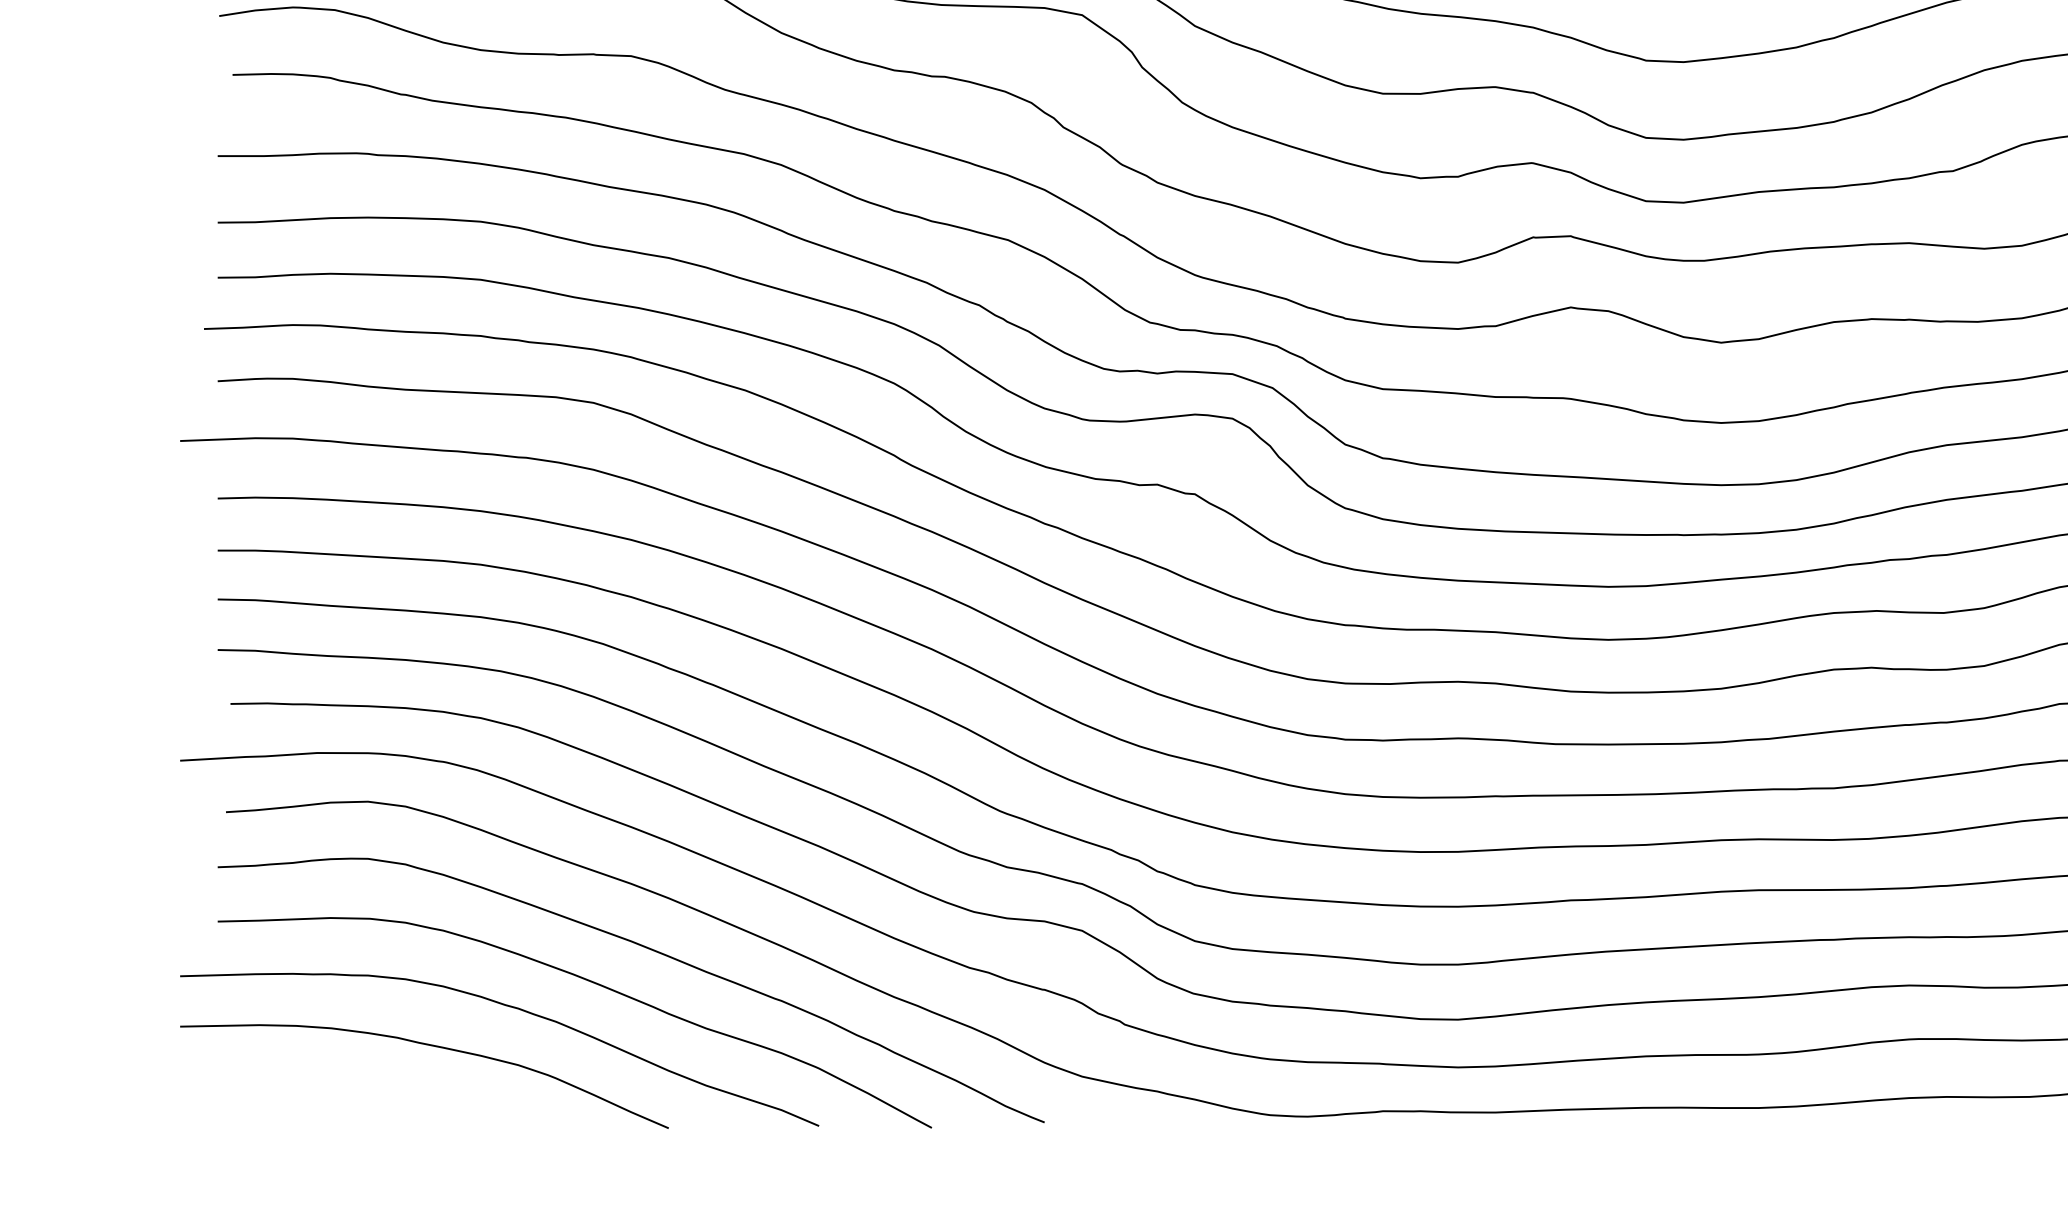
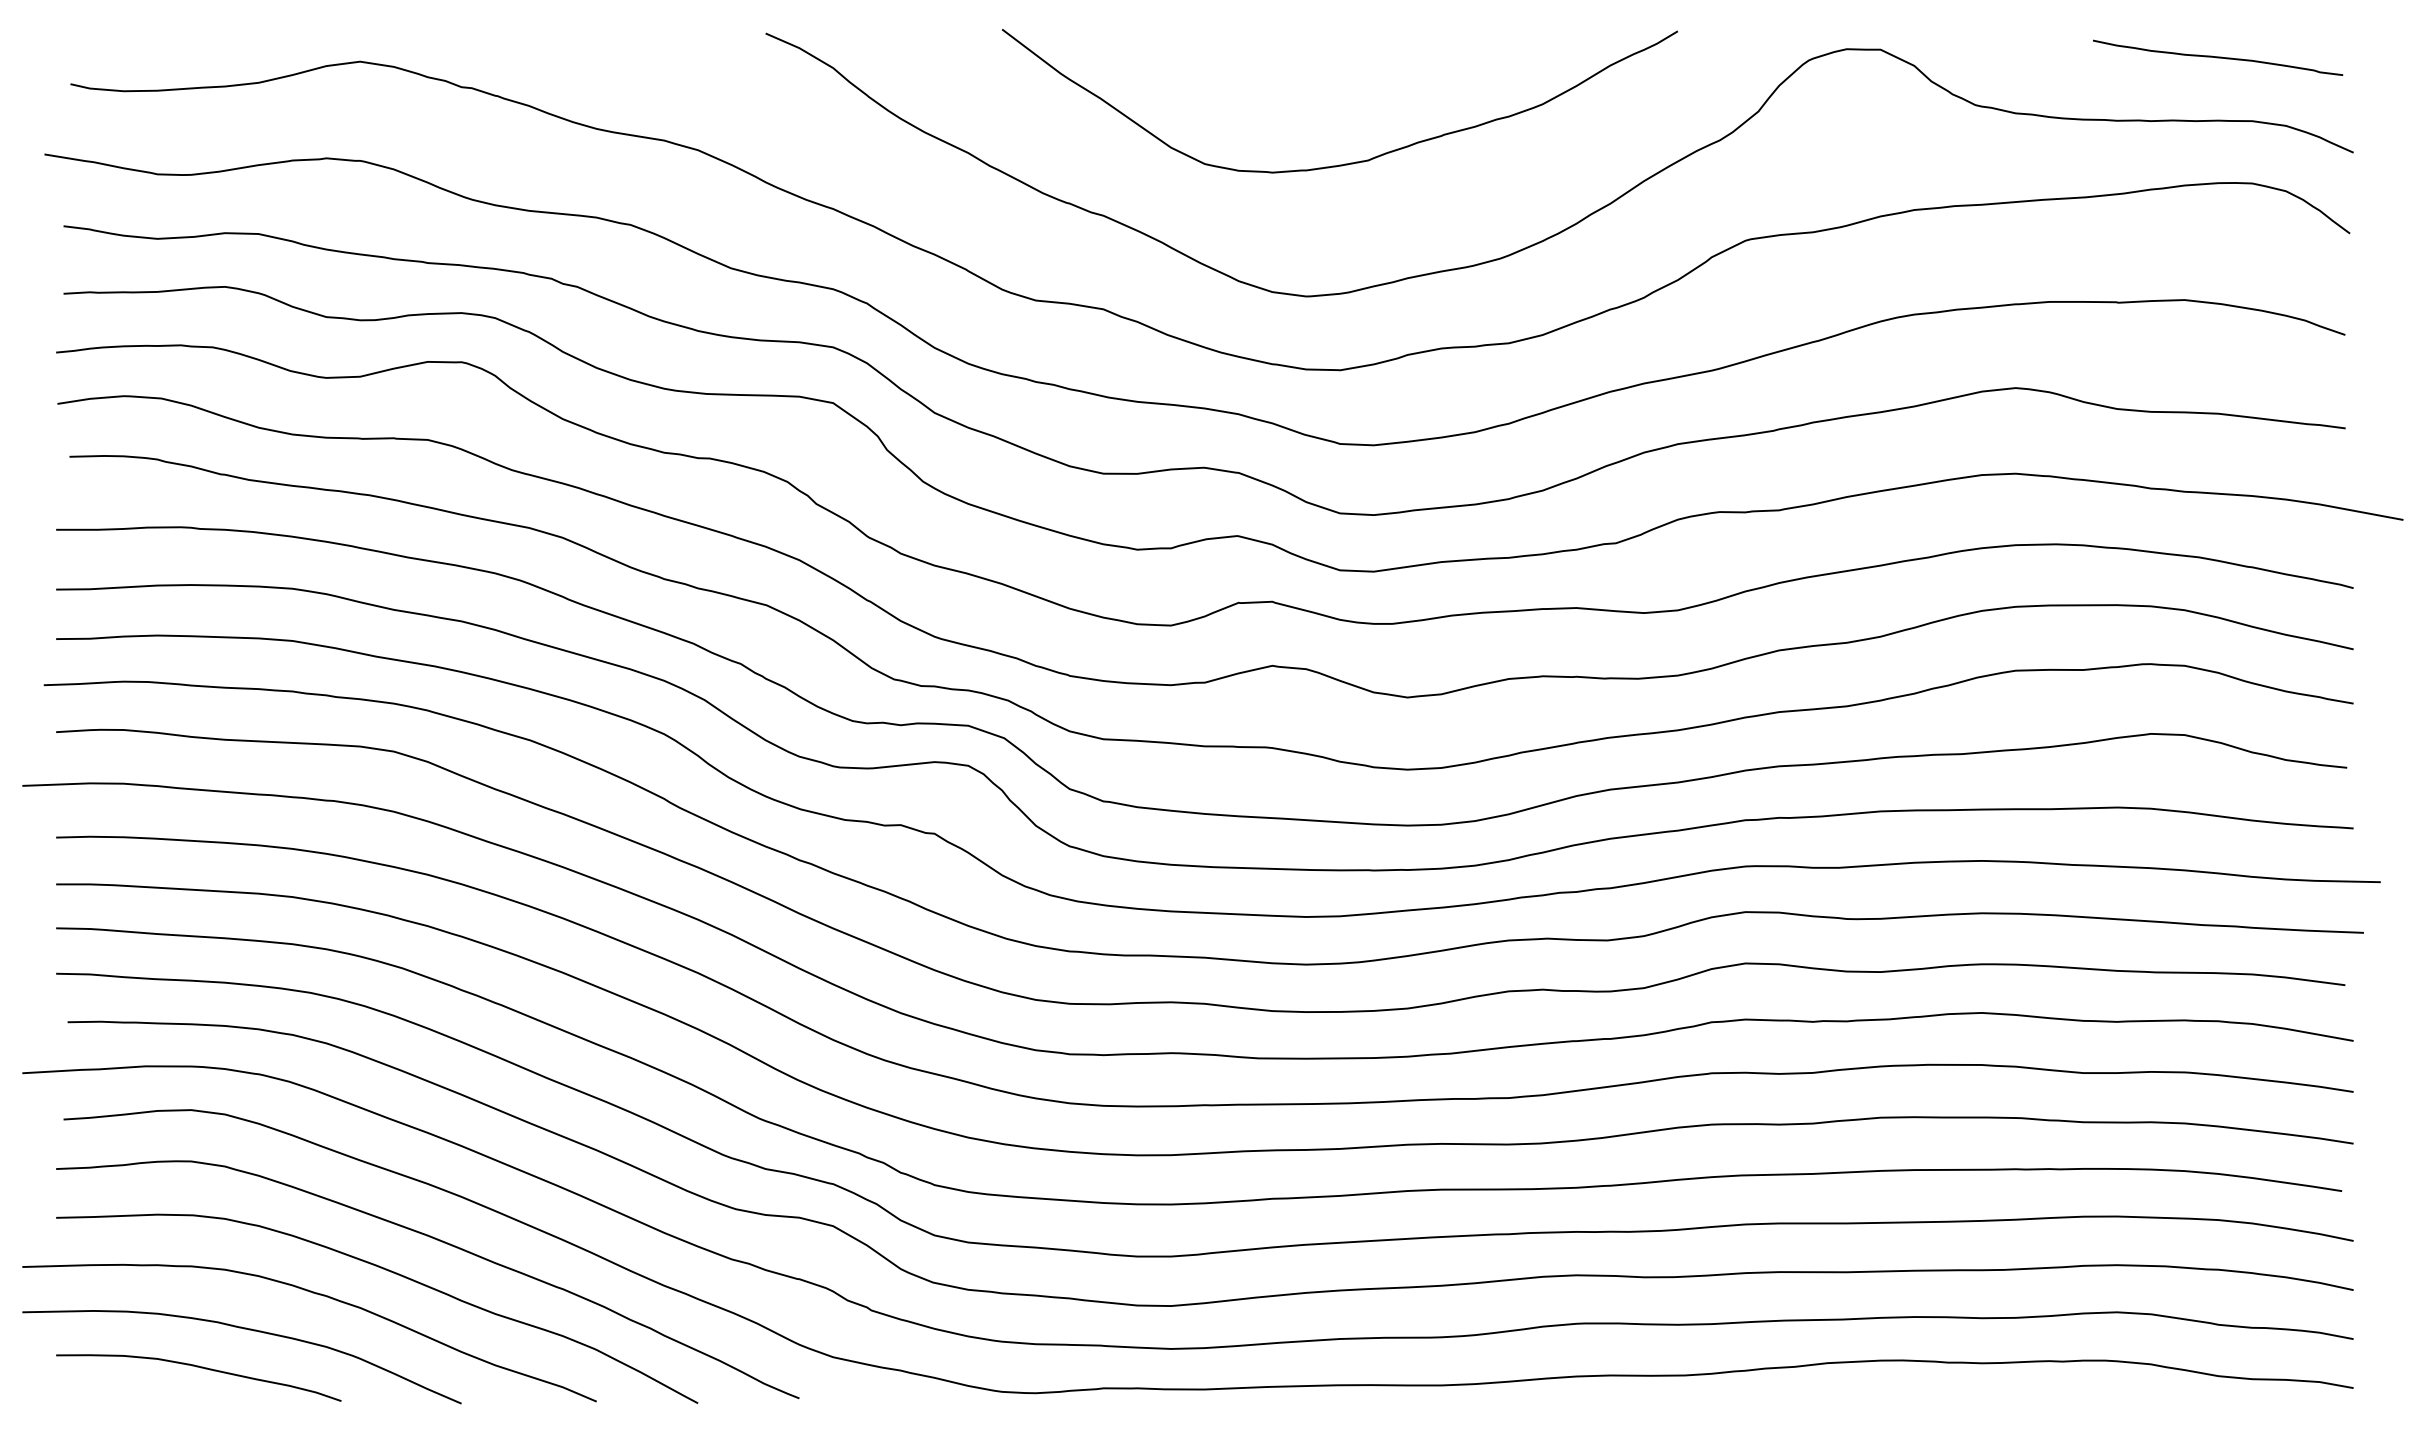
curve: (379, 1089) -> (201, 1368), added

